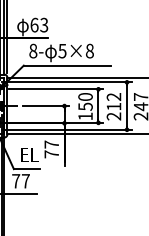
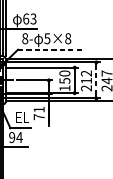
line: (67, 65) -> (51, 49), solid -> dashed
line: (127, 106) -> (96, 80), solid -> dashed
text: (51, 144) -> (39, 109), 77 -> 71
text: (21, 180) -> (16, 136), 77 -> 94

